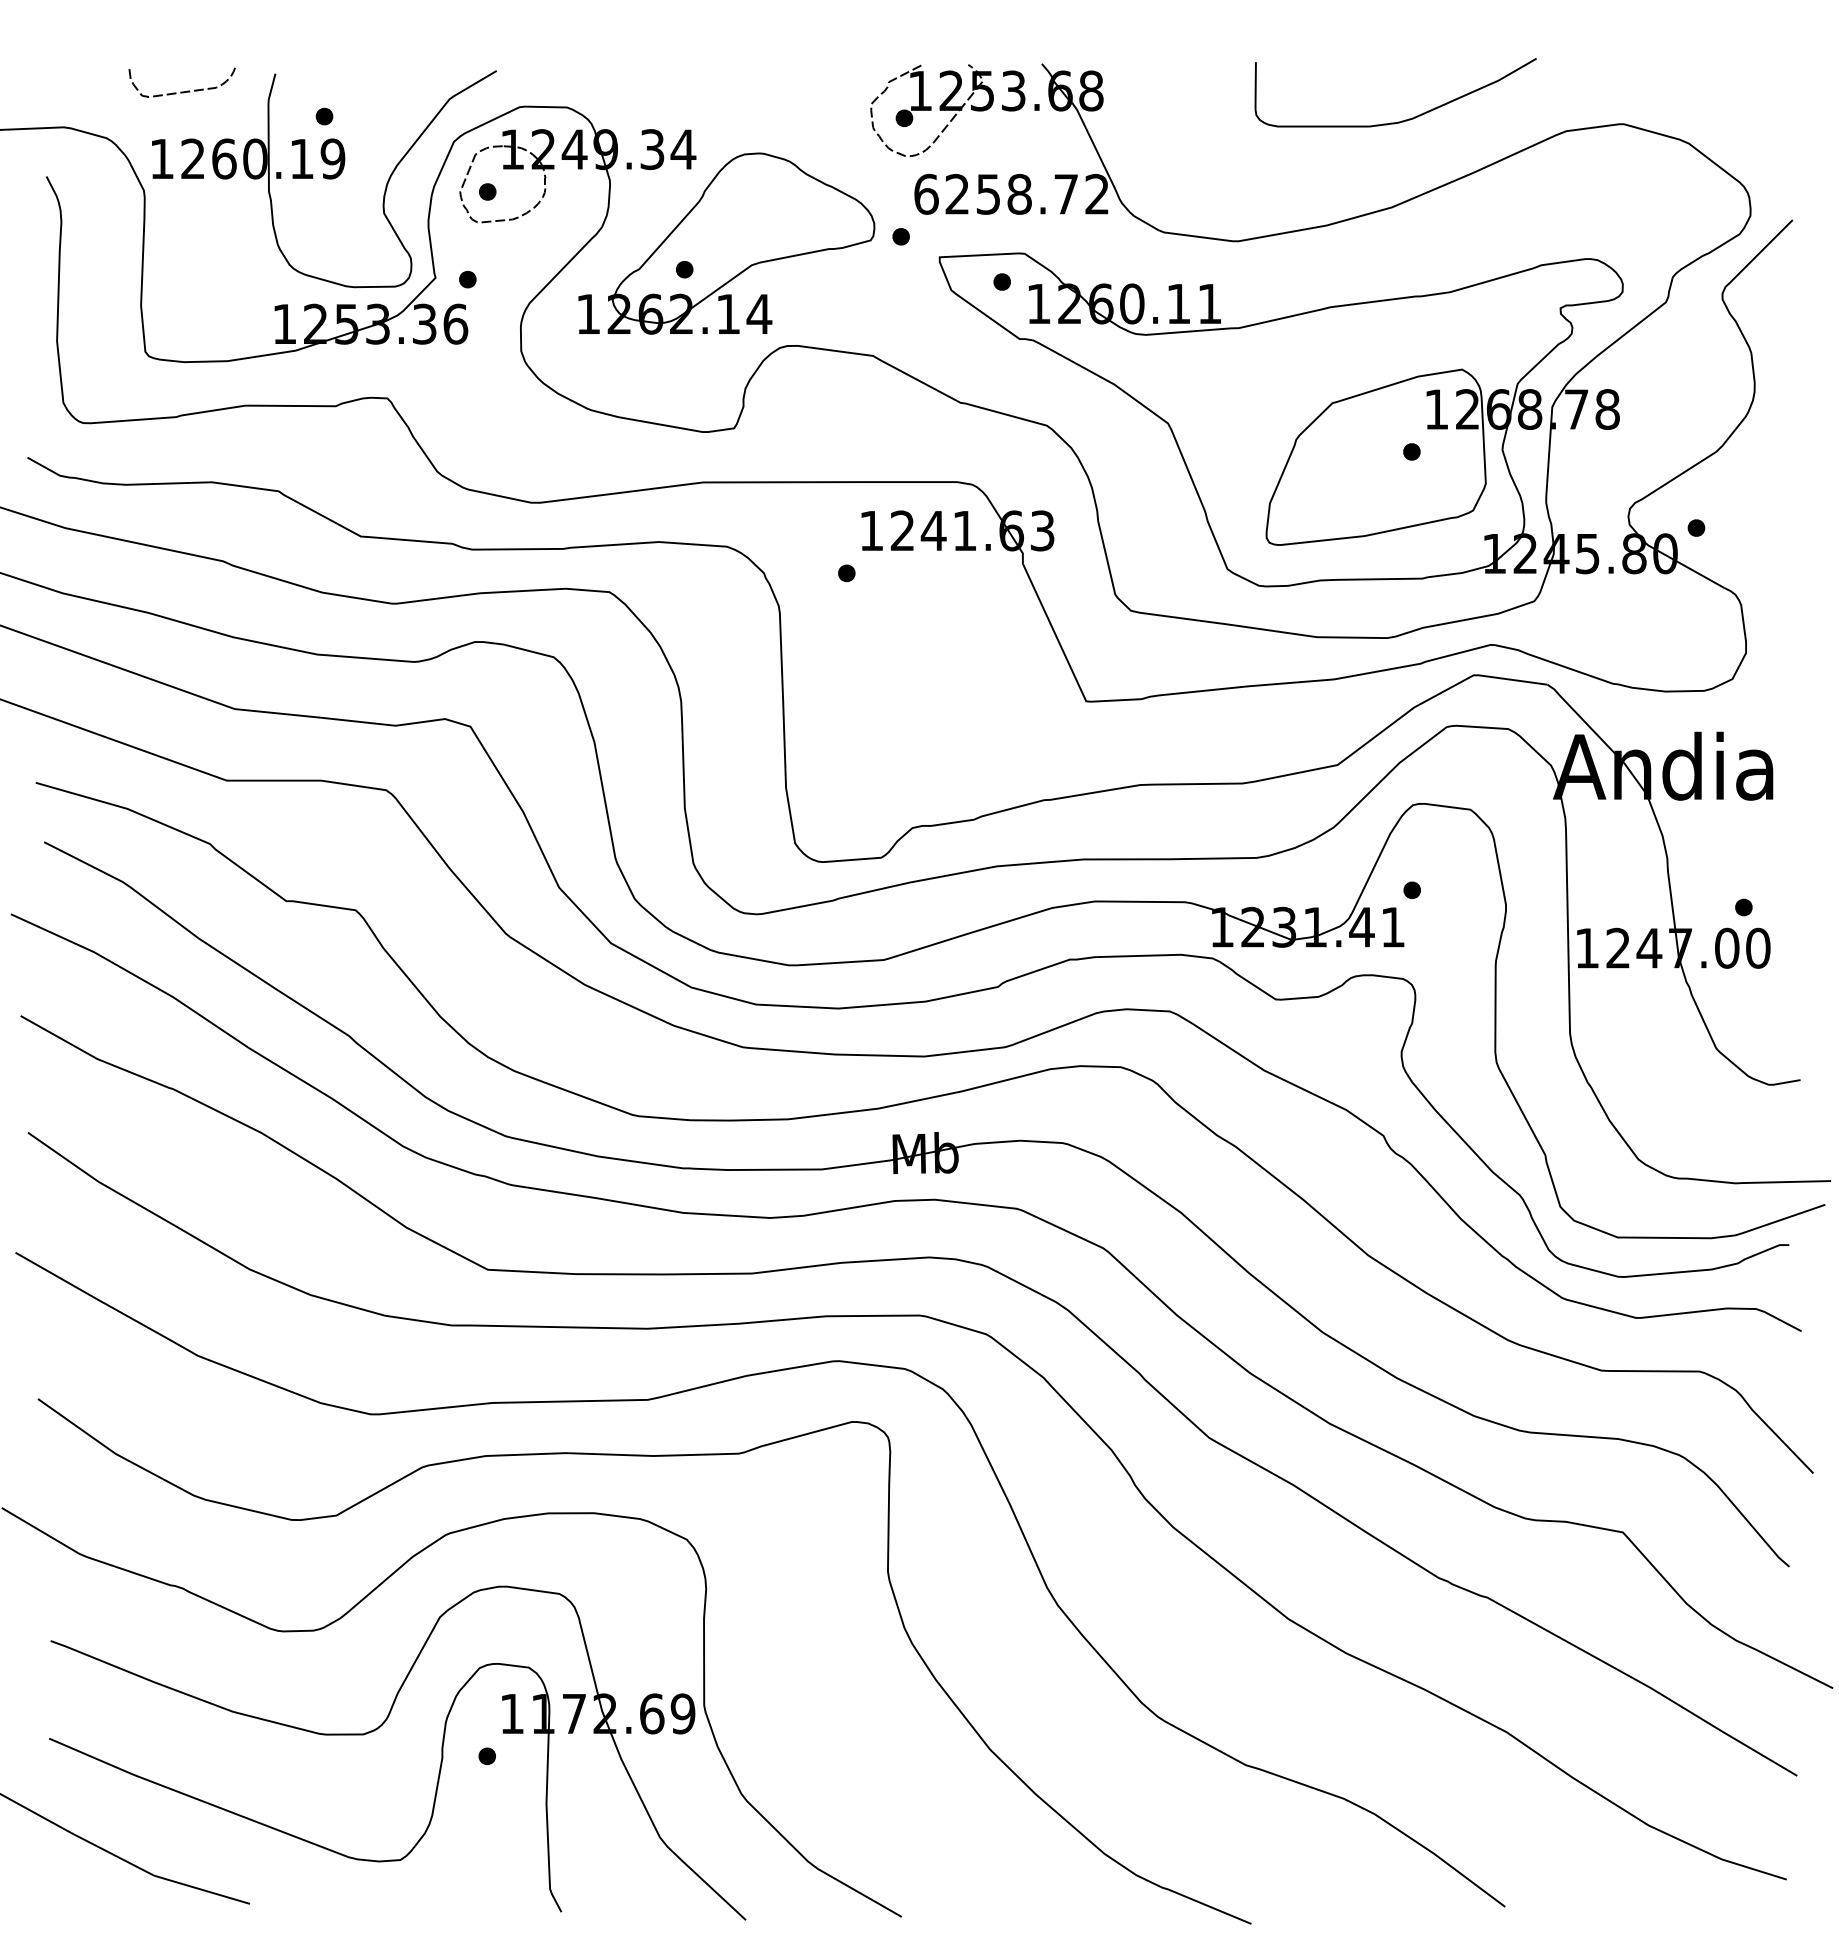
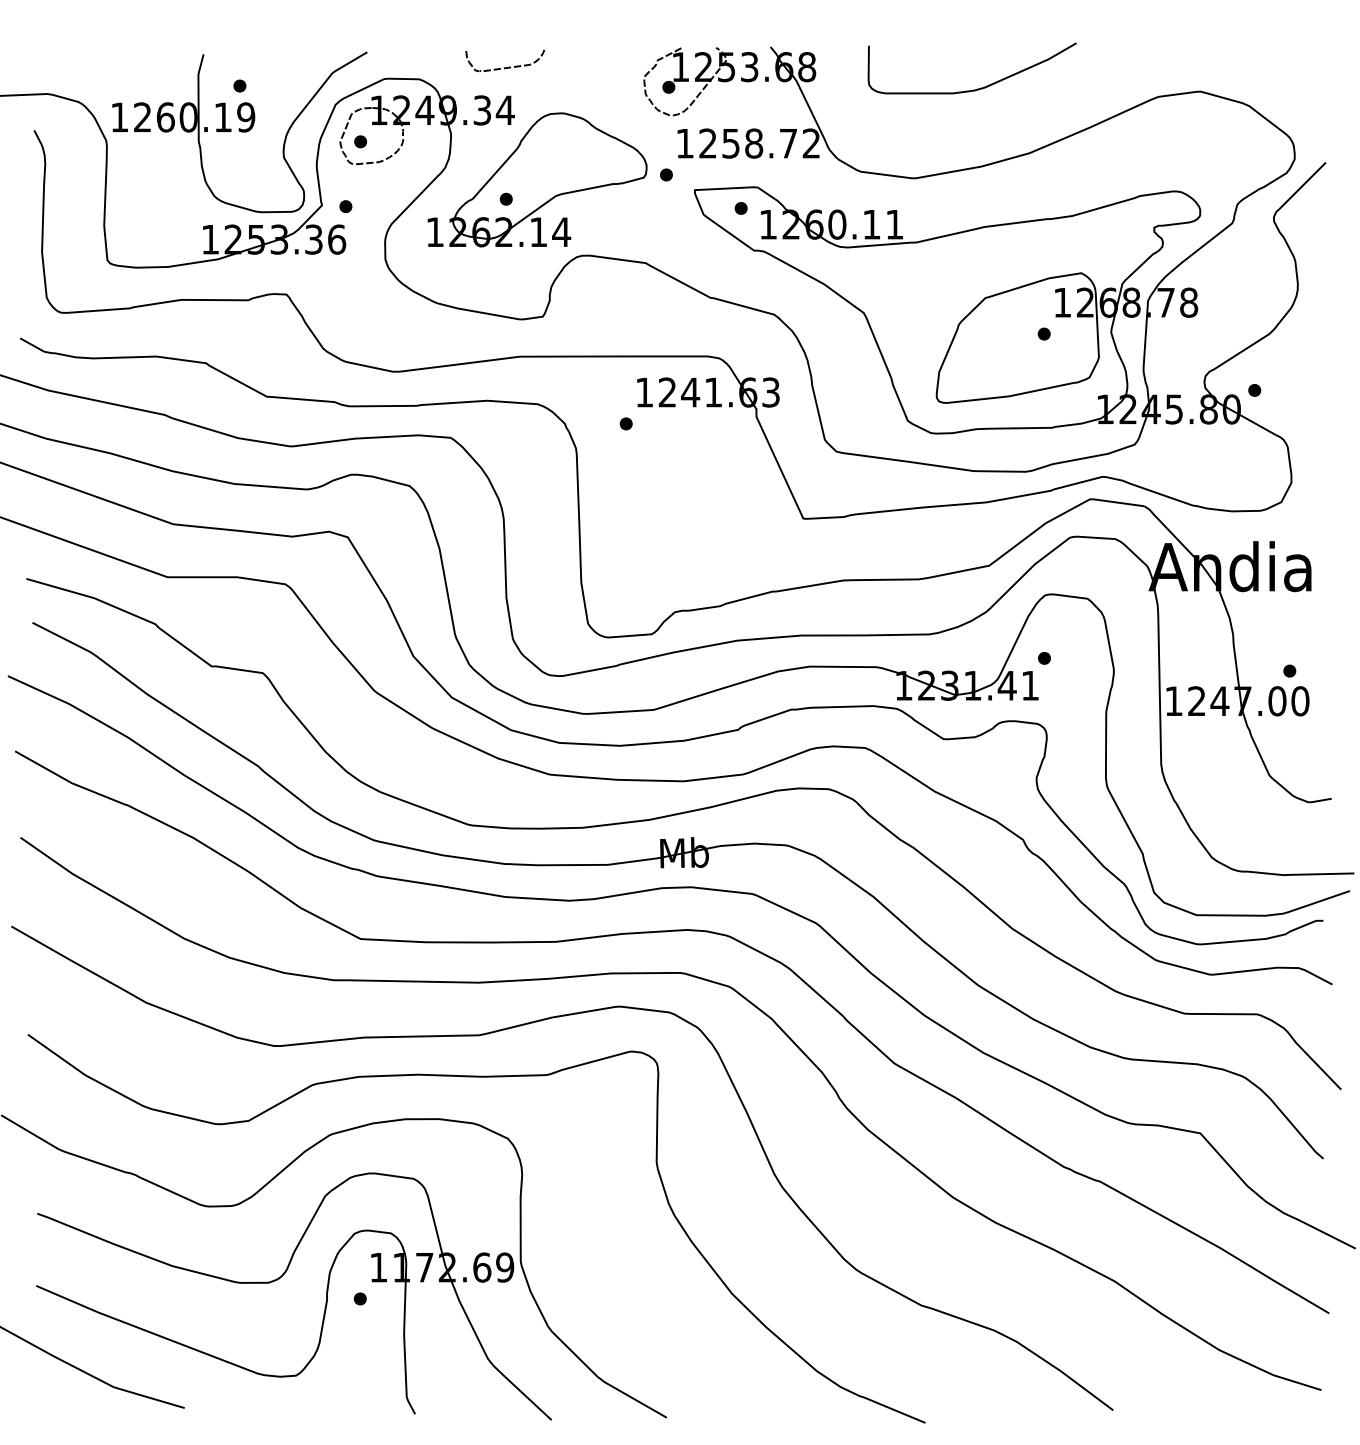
curve: (181, 91) -> (504, 67), moved
curve: (1401, 120) -> (976, 88), moved
text: (926, 193) -> (685, 142), 6258.72 -> 1258.72

